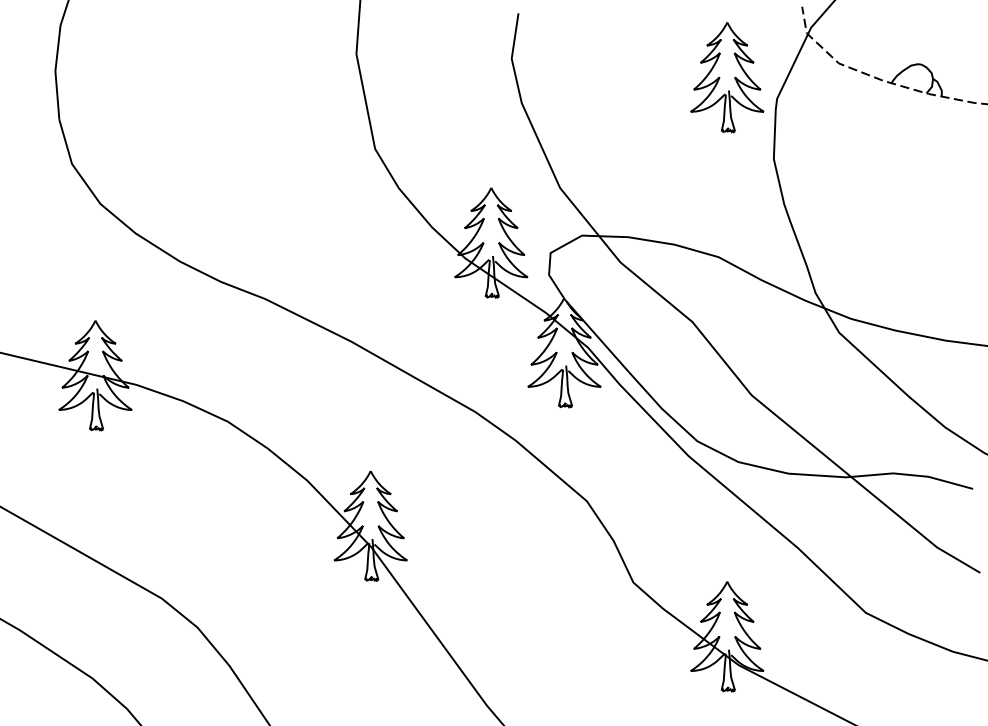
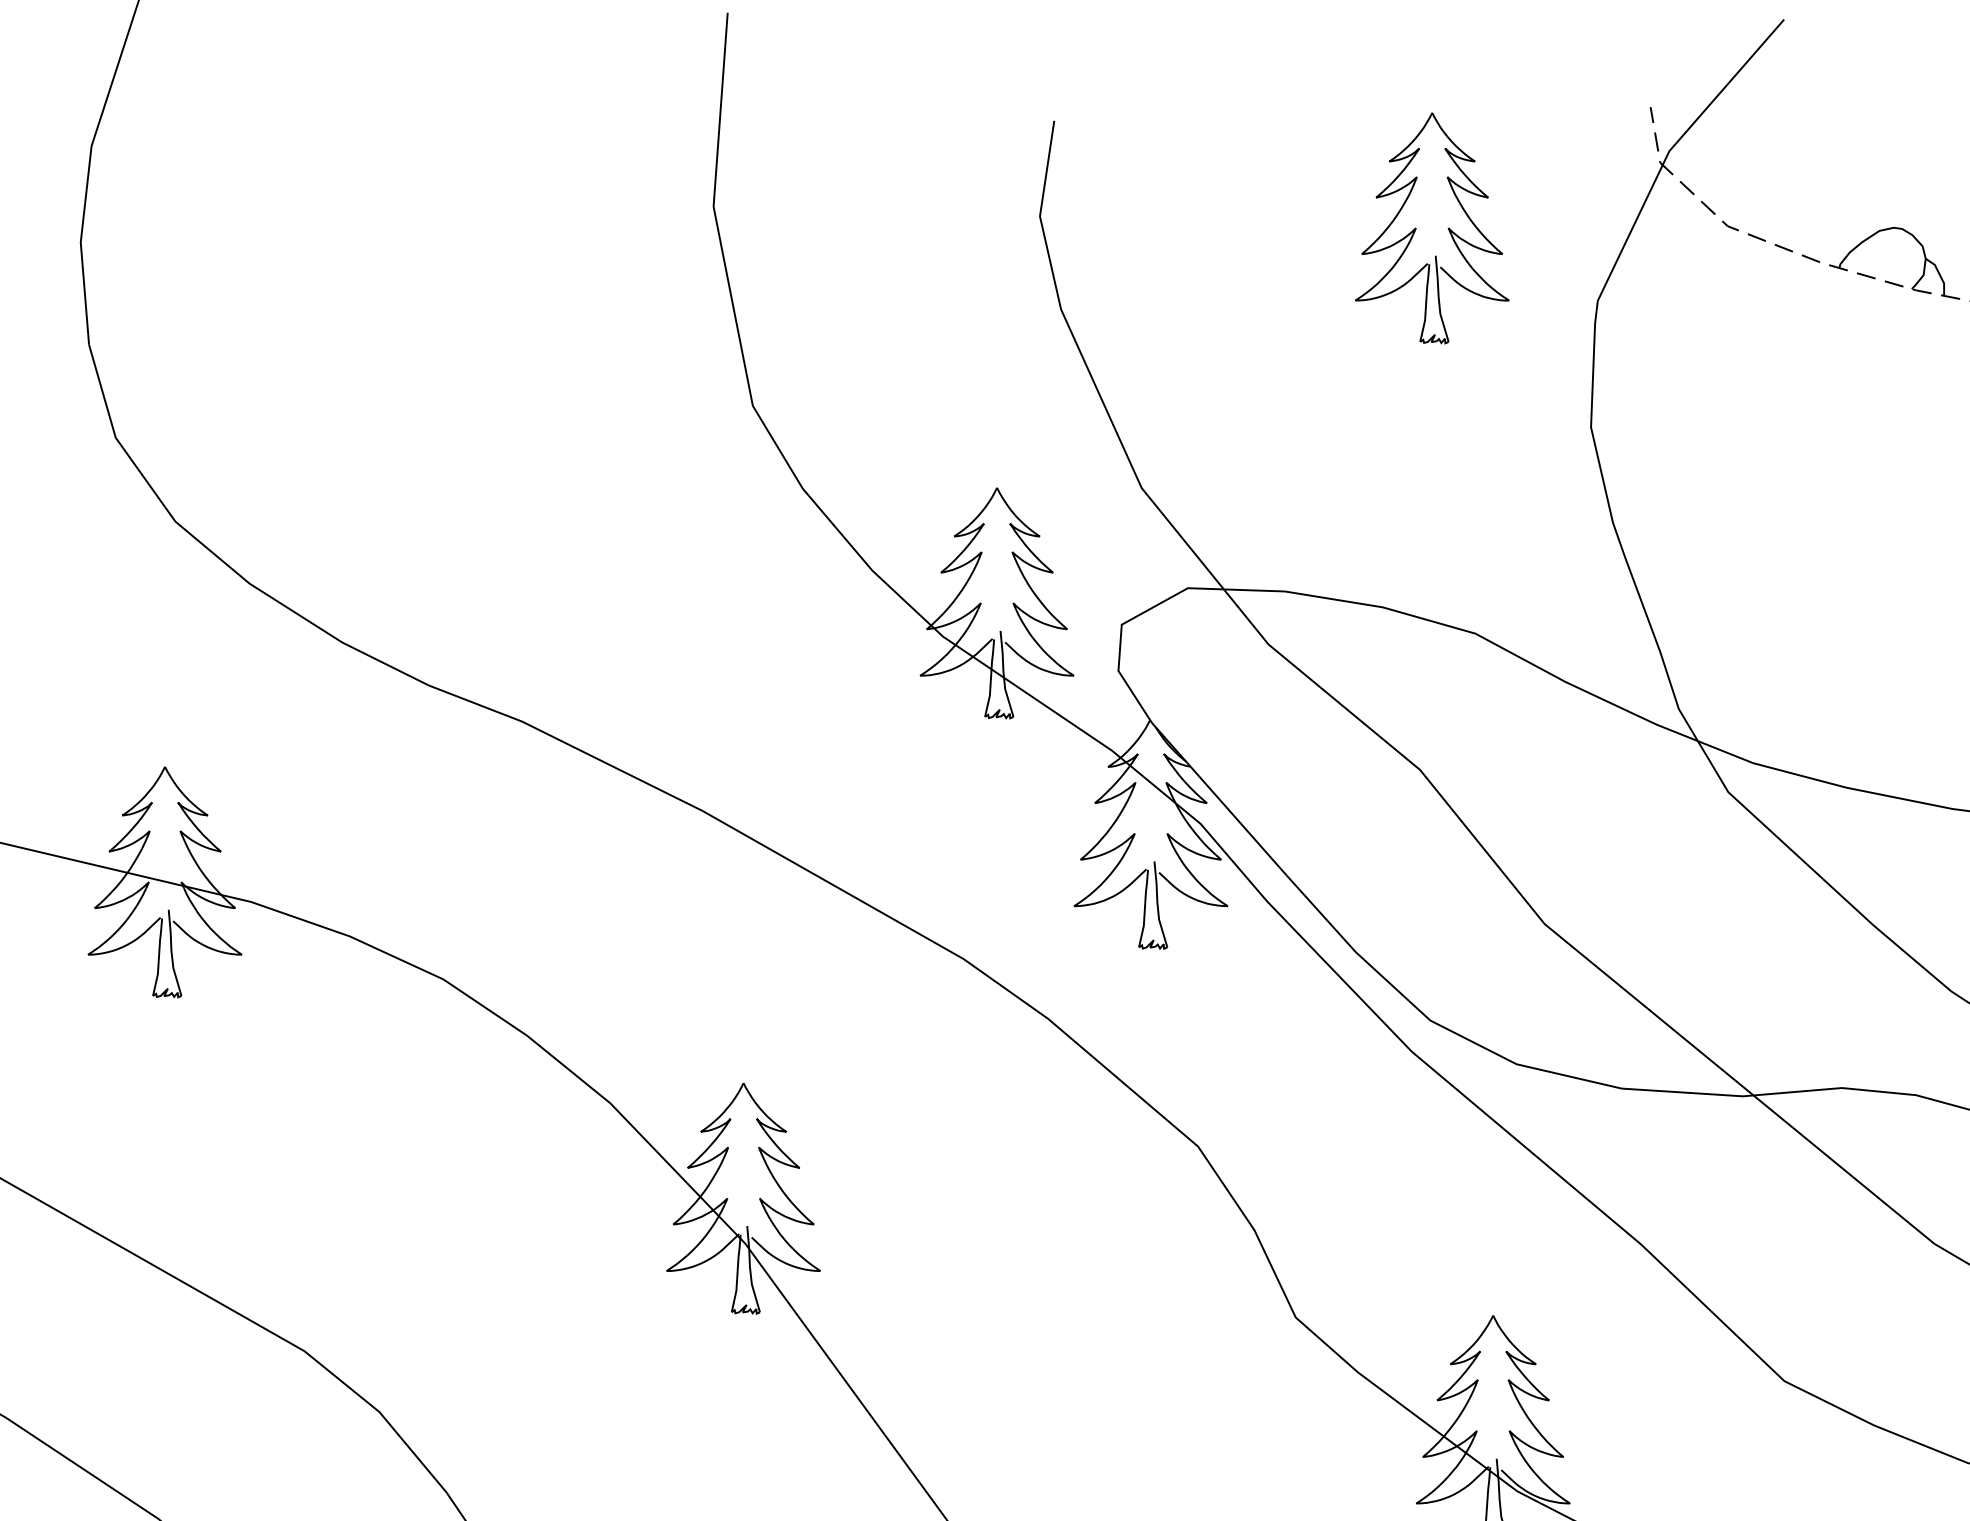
part: (727, 77) -> (1432, 228), moved

